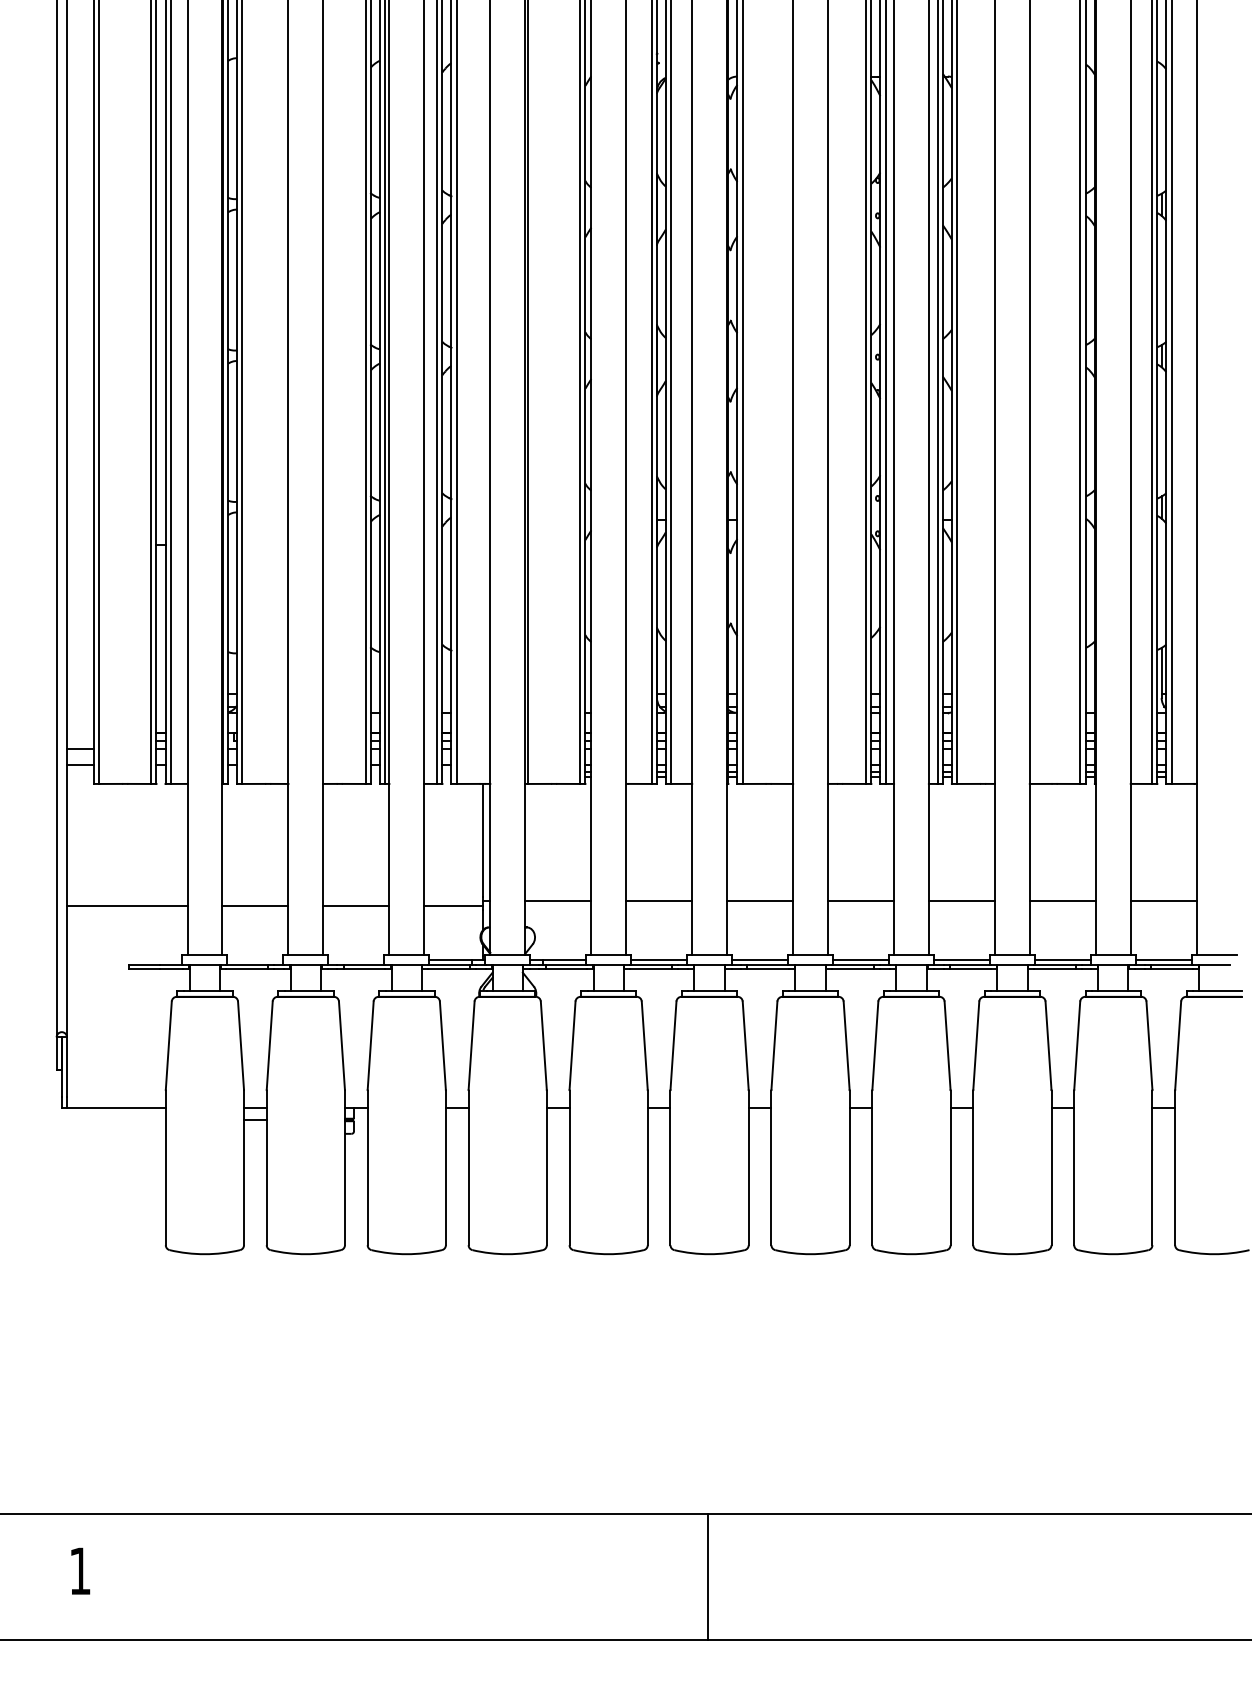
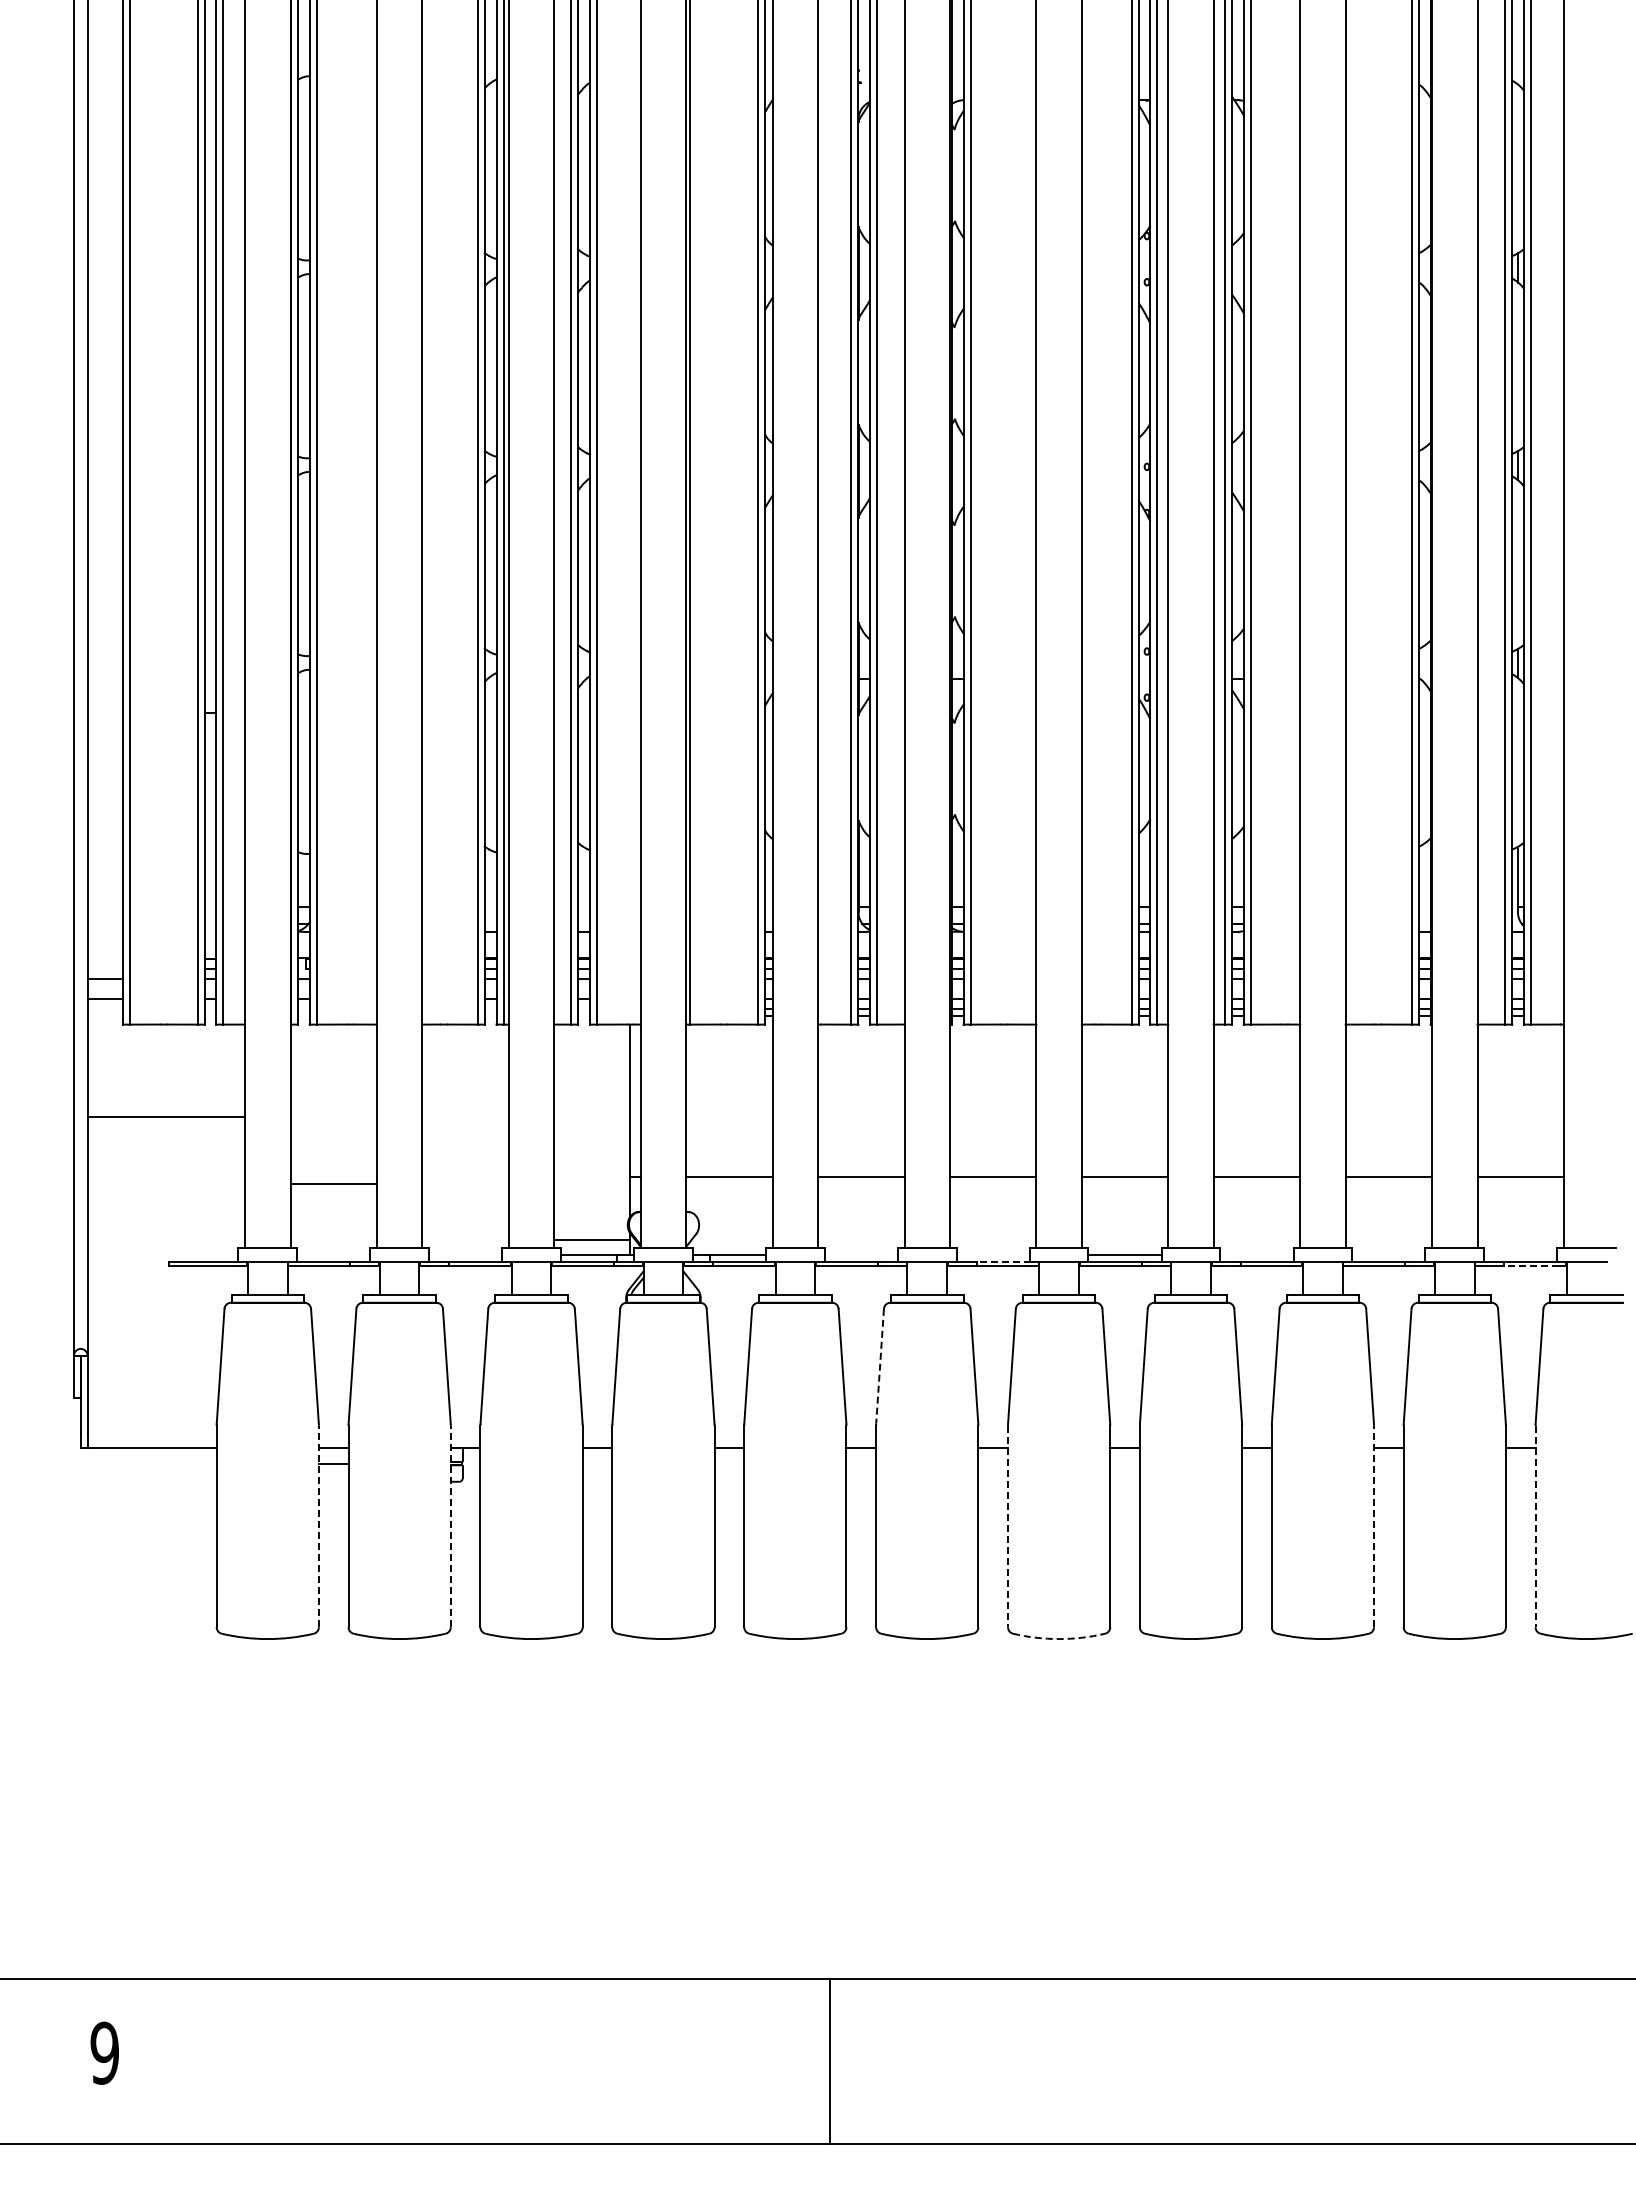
line: (127, 906) -> (166, 1117), moved
line: (356, 906) -> (465, 1184), removed
line: (453, 906) -> (592, 1240), moved
line: (658, 959) -> (860, 1254), removed
line: (759, 959) -> (992, 1254), removed
line: (961, 959) -> (1256, 1254), removed
line: (1062, 959) -> (1388, 1254), removed
line: (1163, 959) -> (1520, 1254), removed
line: (767, 965) -> (1003, 1261), solid -> dashed
line: (1171, 969) -> (1530, 1266), solid -> dashed
line: (673, 1045) -> (880, 1366), solid -> dashed
line: (243, 1168) -> (318, 1526), solid -> dashed
line: (344, 1168) -> (450, 1526), solid -> dashed
line: (771, 1168) -> (1008, 1526), solid -> dashed
line: (1051, 1168) -> (1374, 1526), solid -> dashed
line: (1175, 1168) -> (1535, 1526), solid -> dashed
arc: (810, 1254) -> (1059, 1639), solid -> dashed
text: (79, 1570) -> (104, 2052), 1 -> 9
line: (708, 1576) -> (830, 2060), moved

